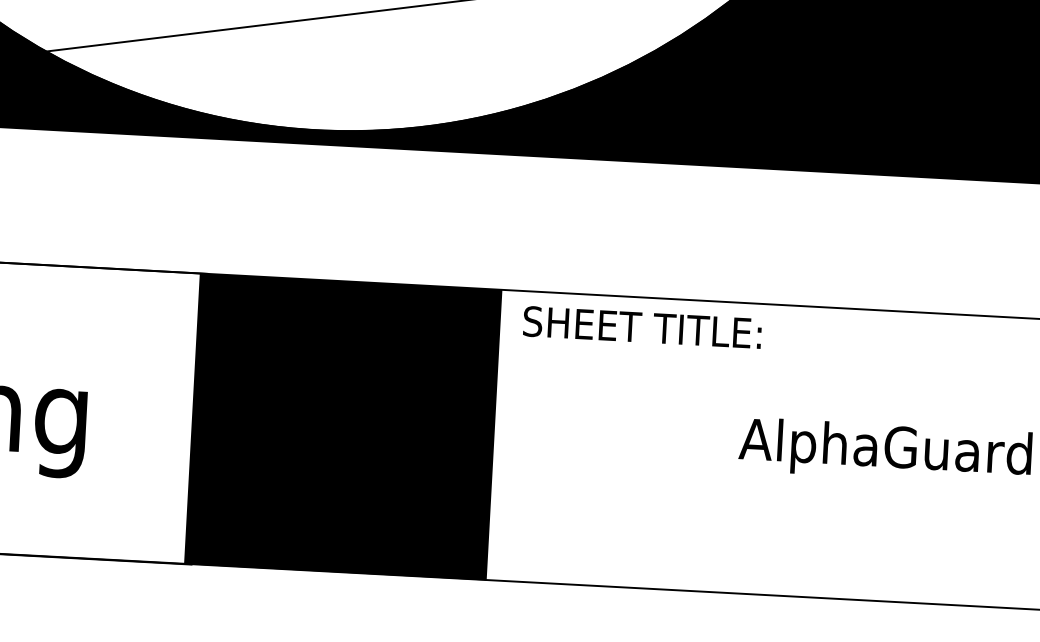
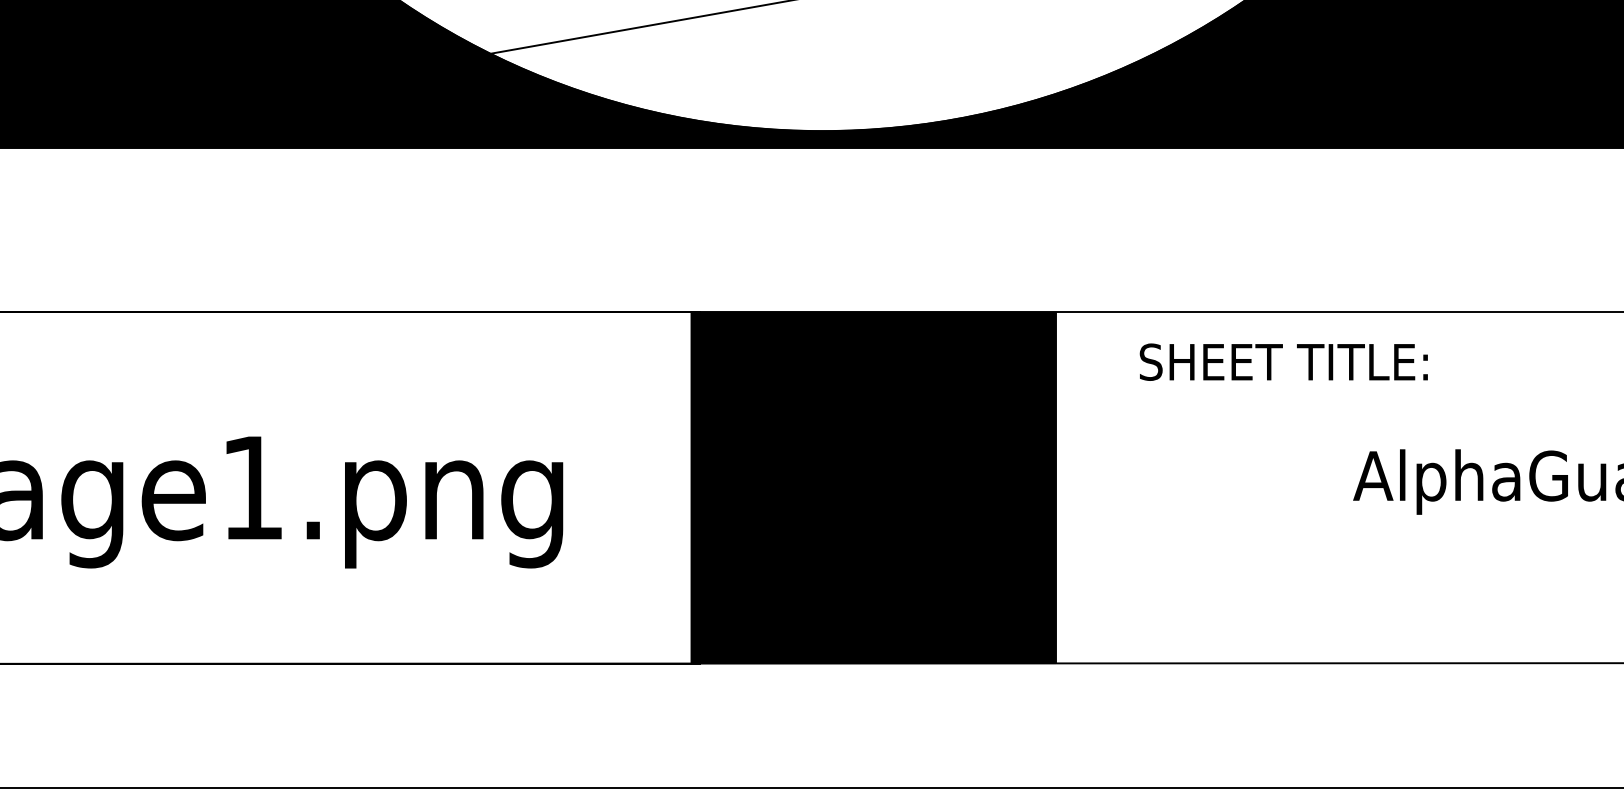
text: (642, 326) -> (1283, 361), moved

